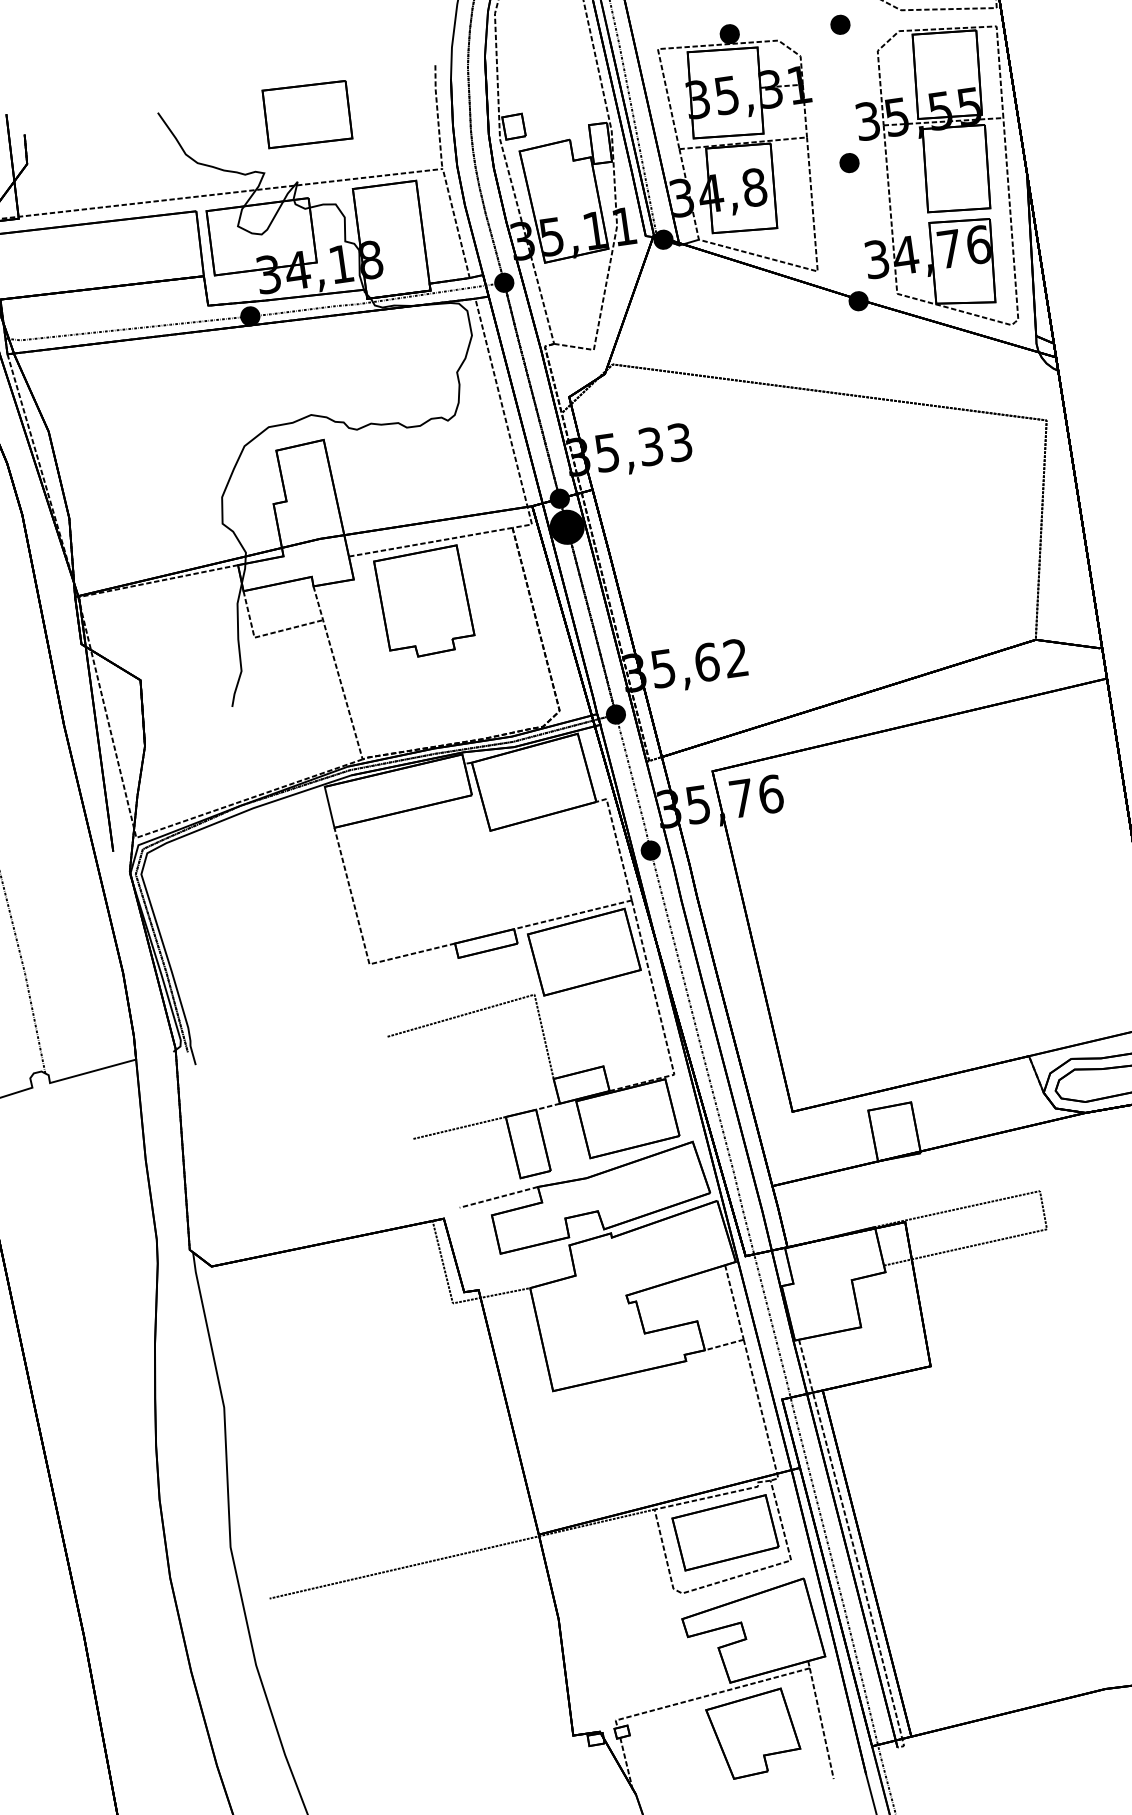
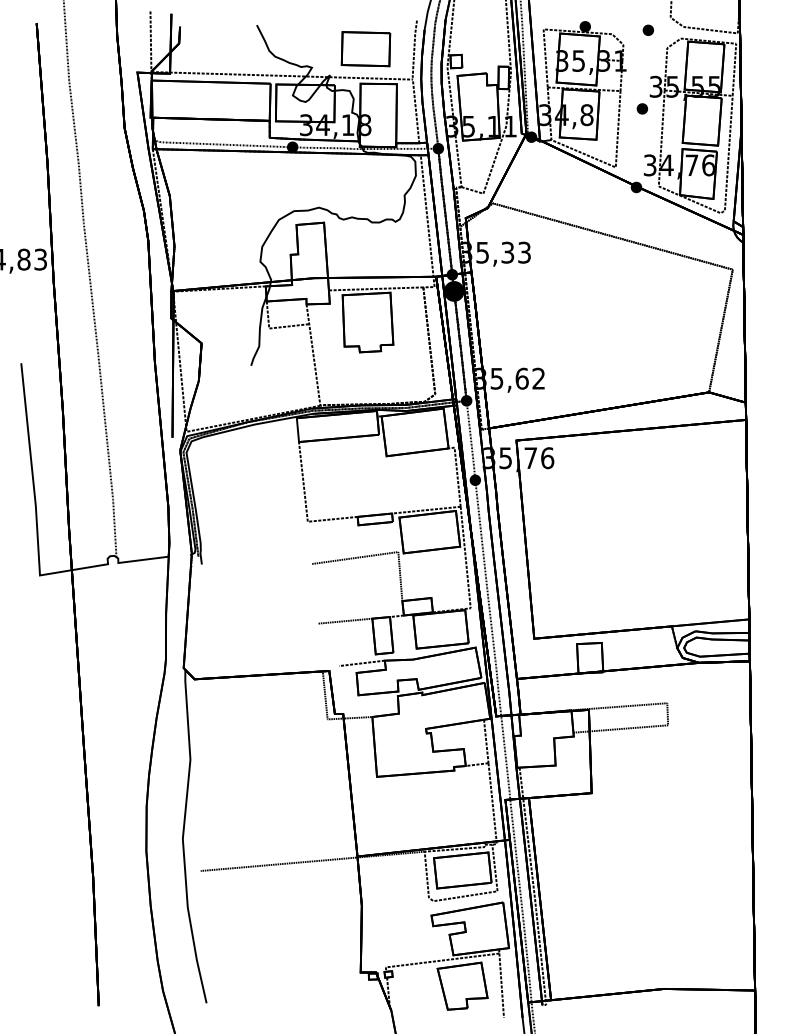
part: (306, 115) -> (365, 49), moved

